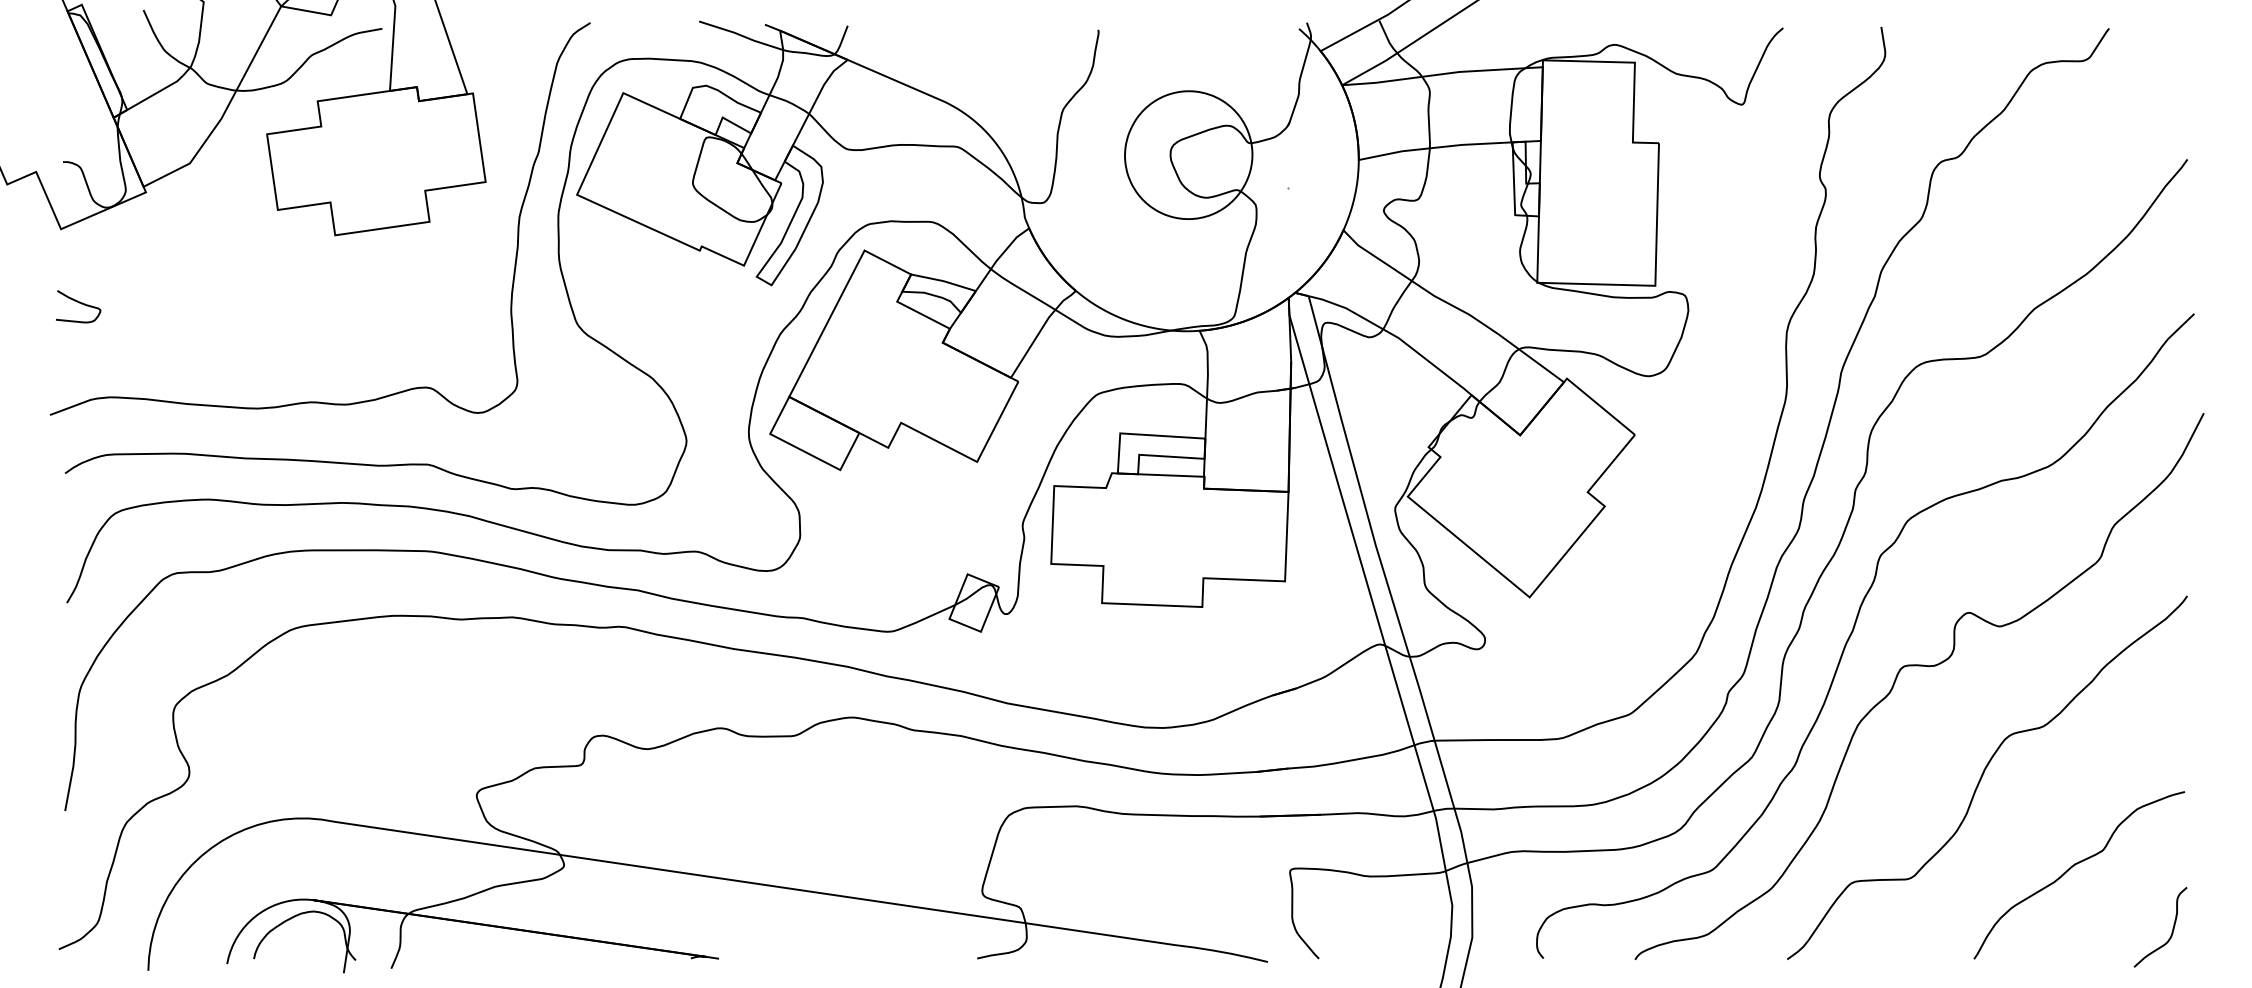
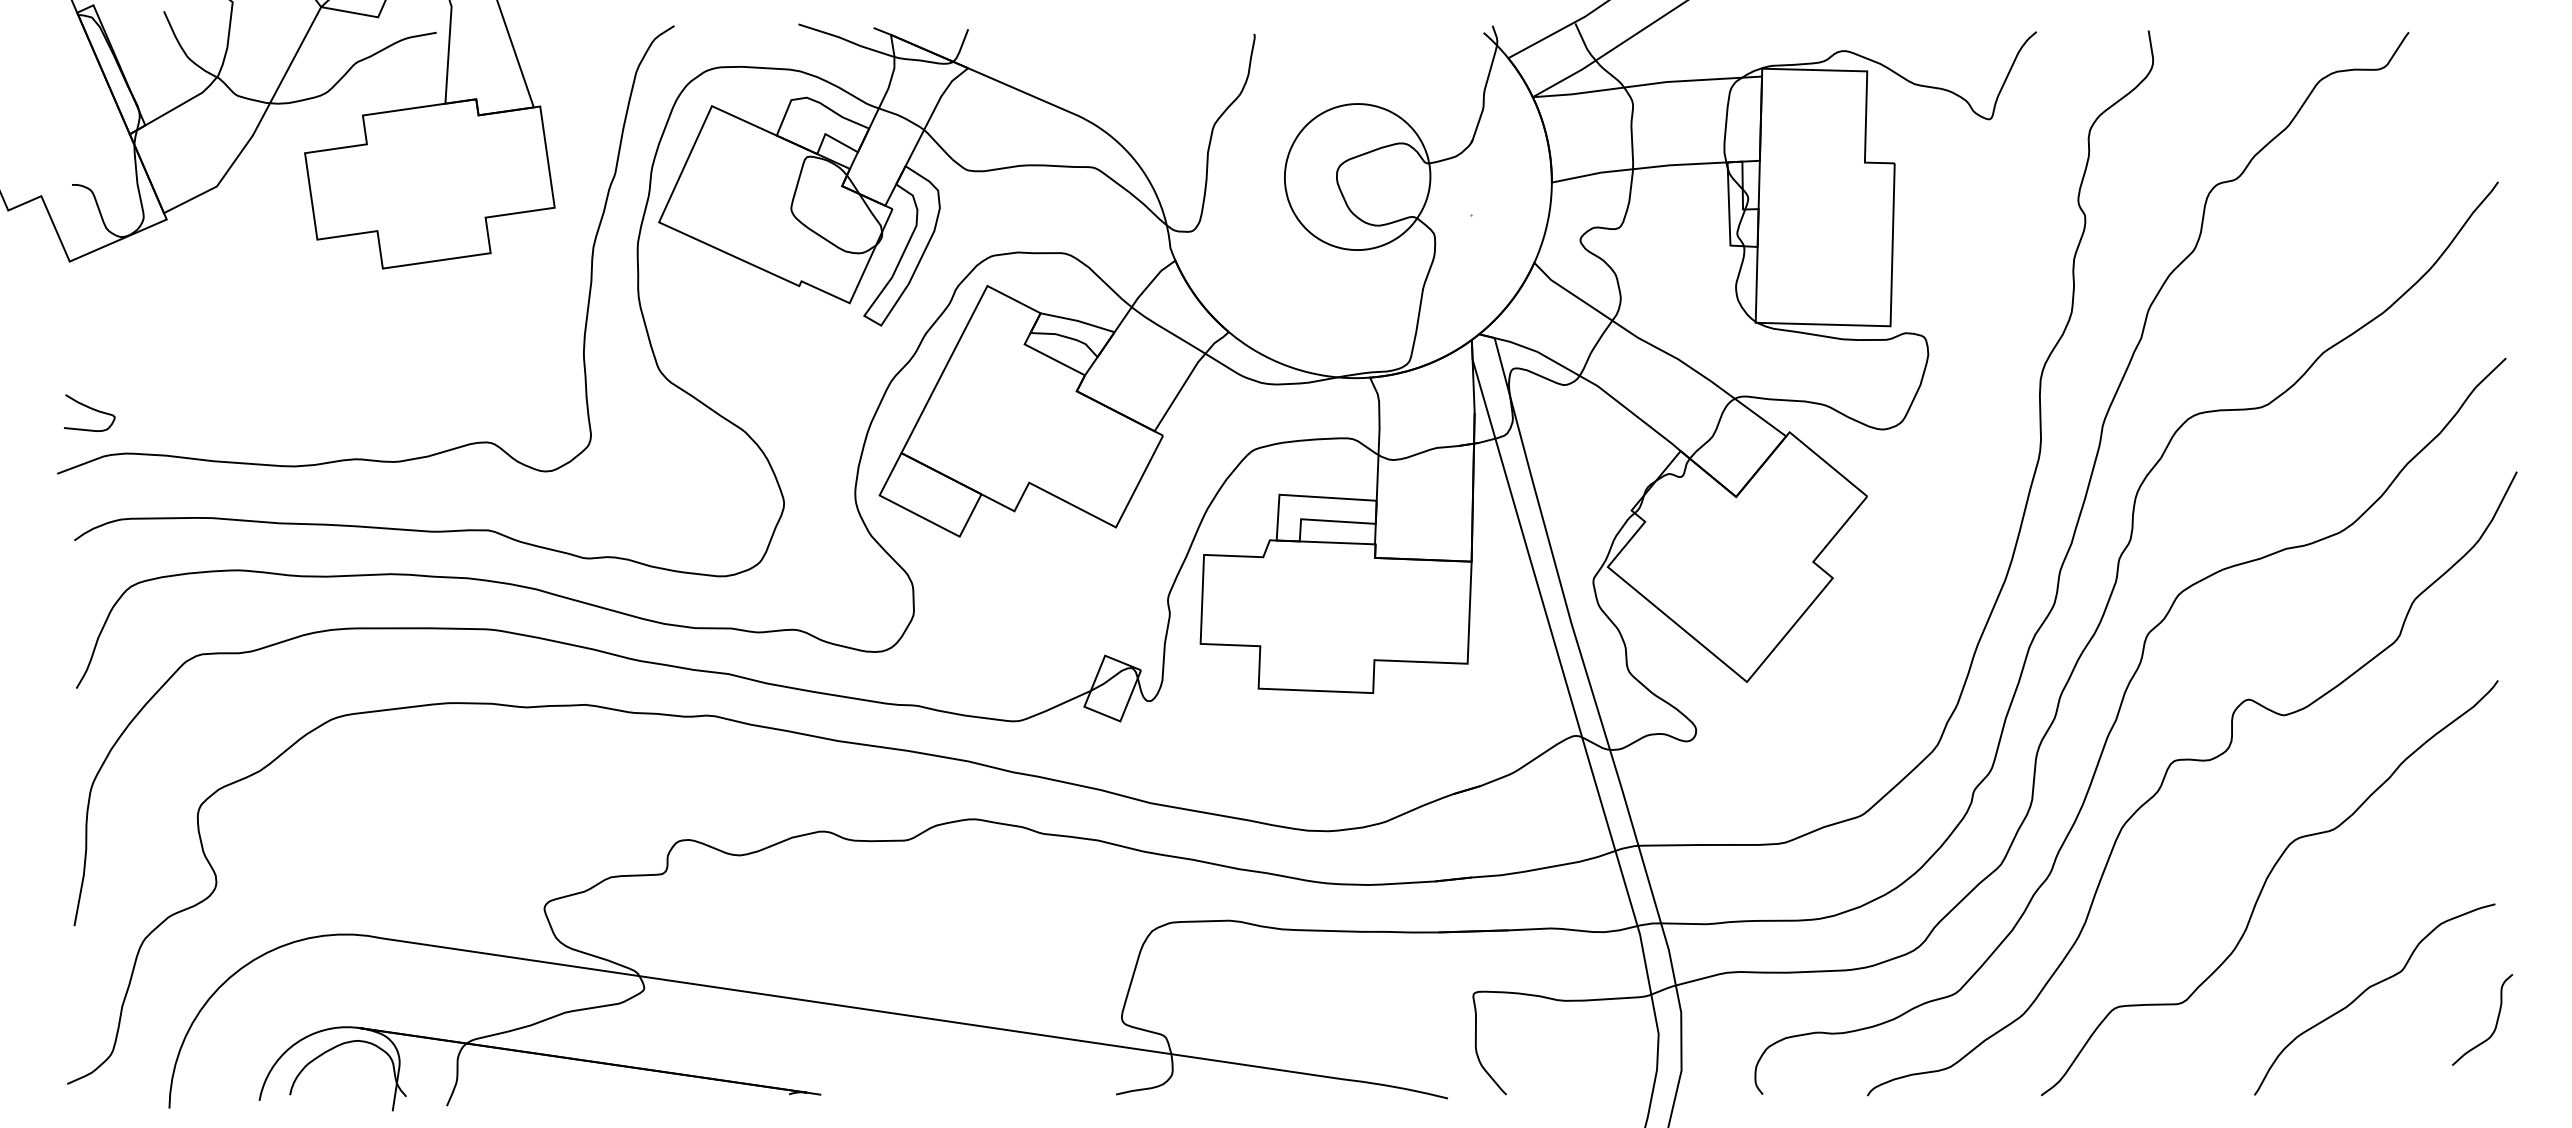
curve: (79, 303) -> (90, 409), moved
curve: (2171, 931) -> (2495, 1024), moved

